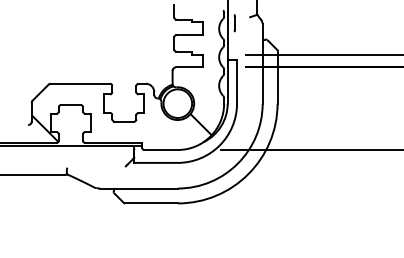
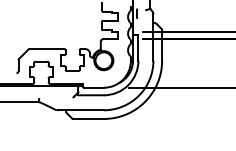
hatch: (120, 117) -> (70, 68), removed

